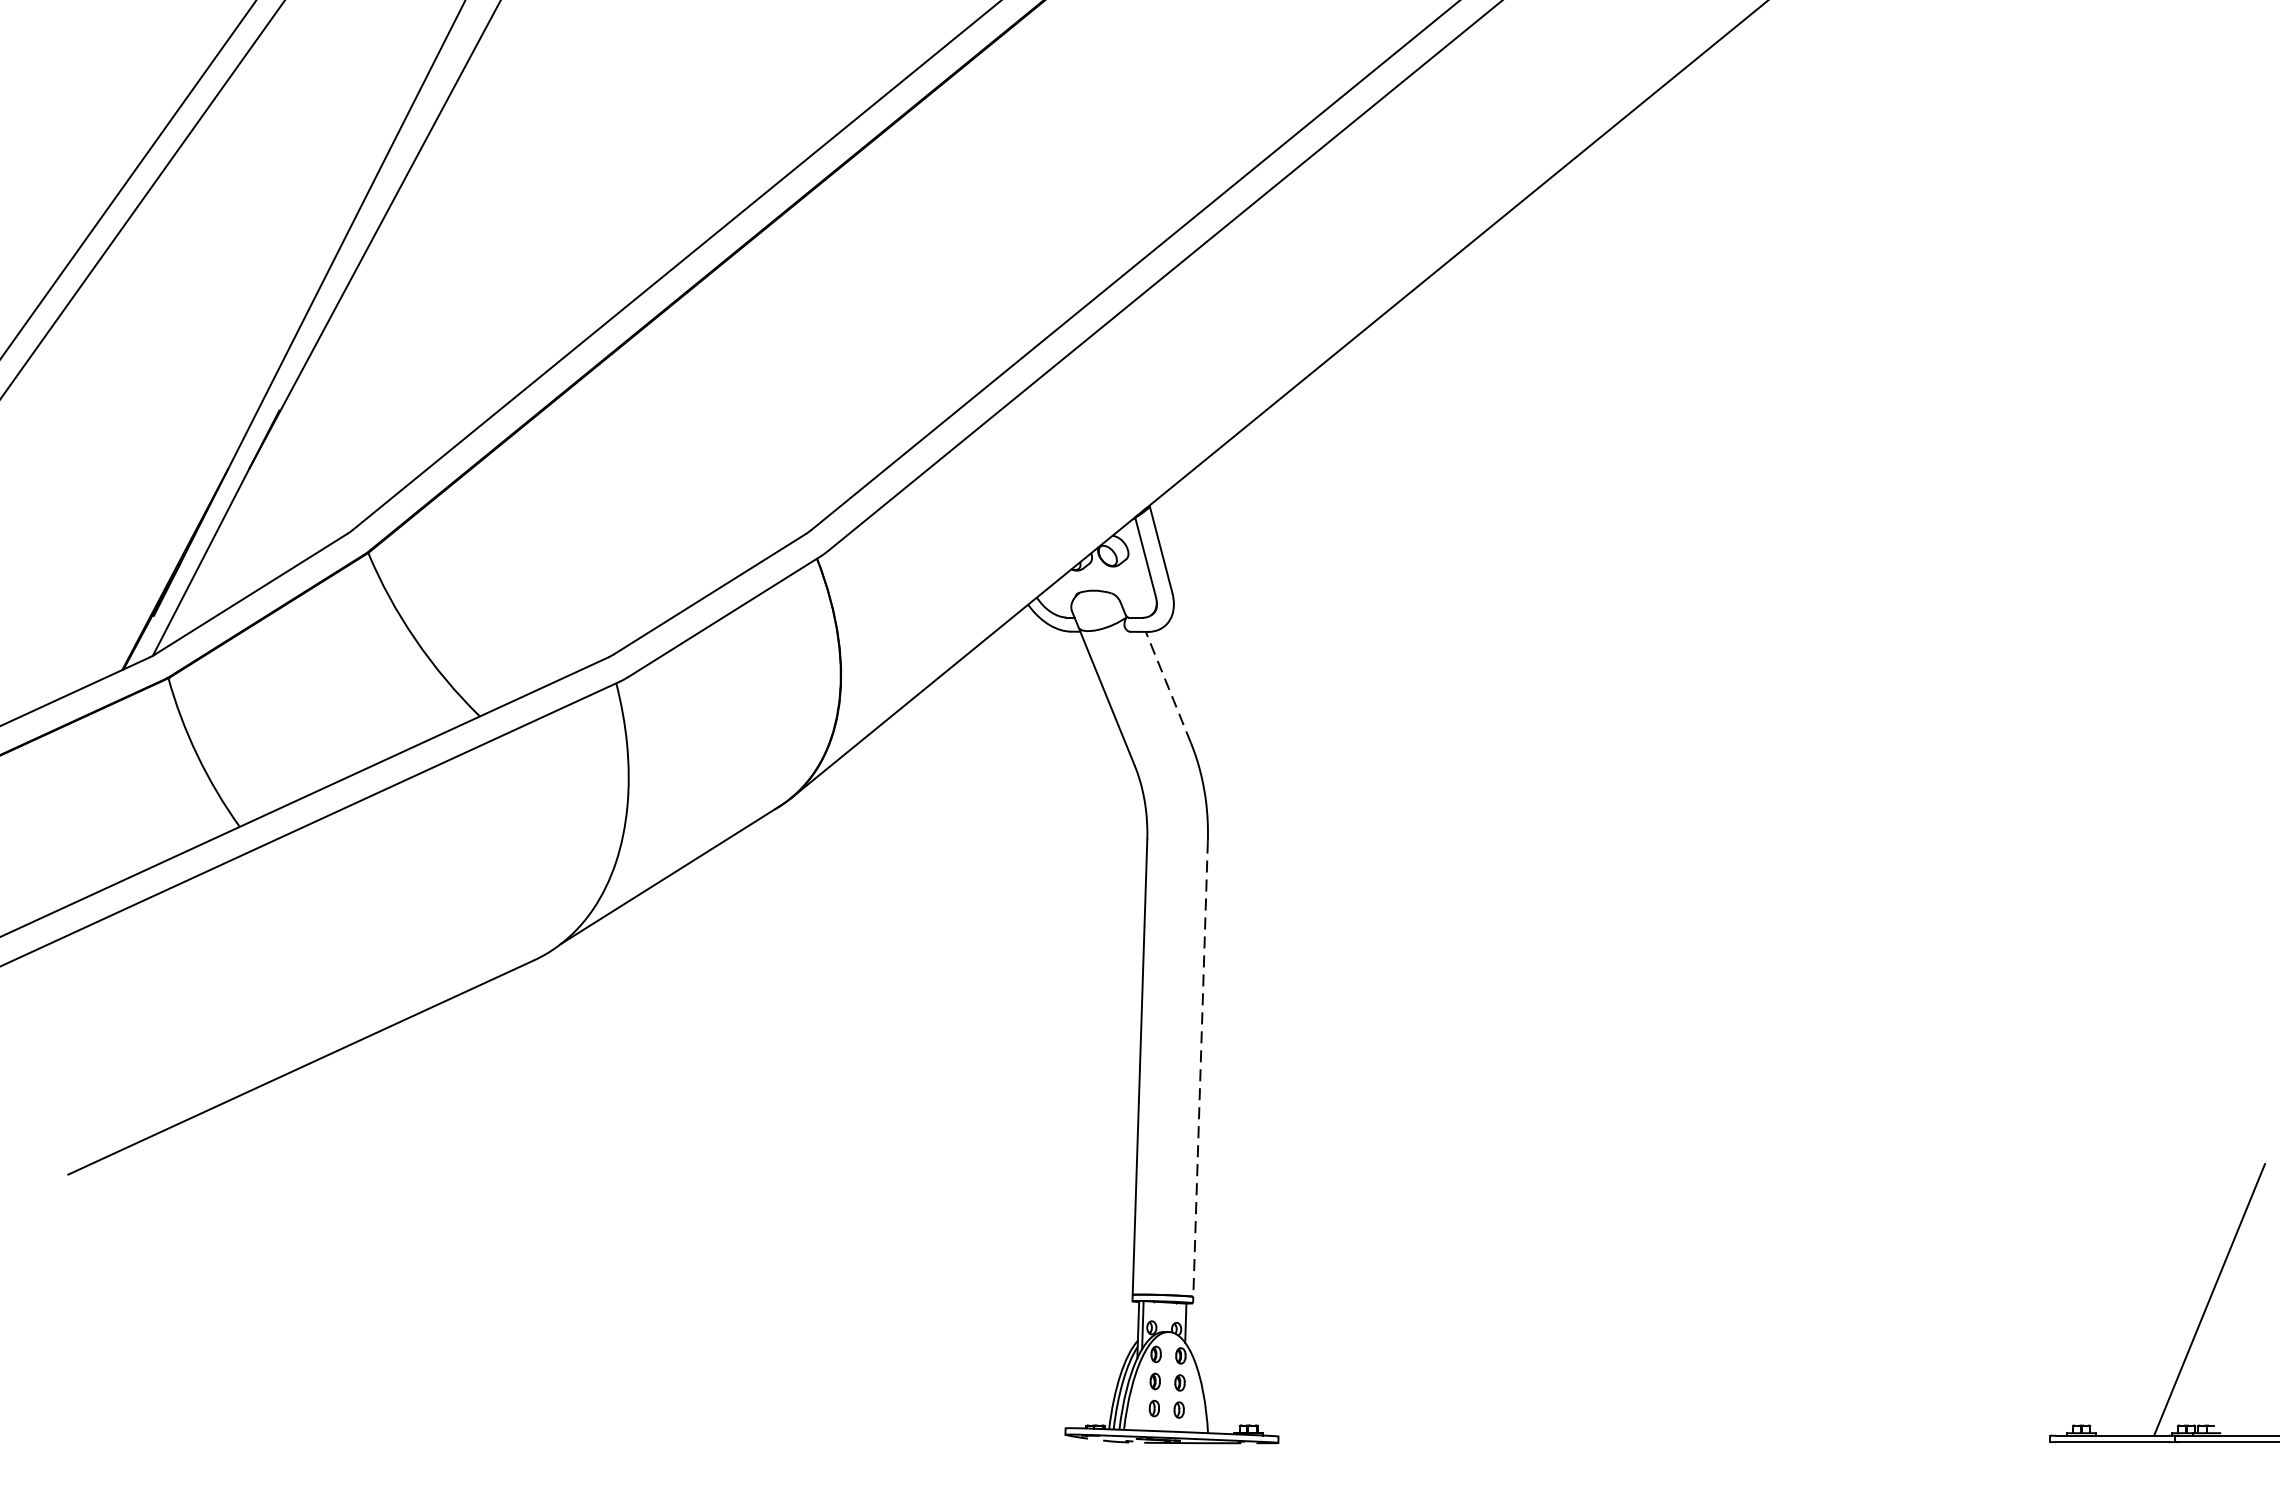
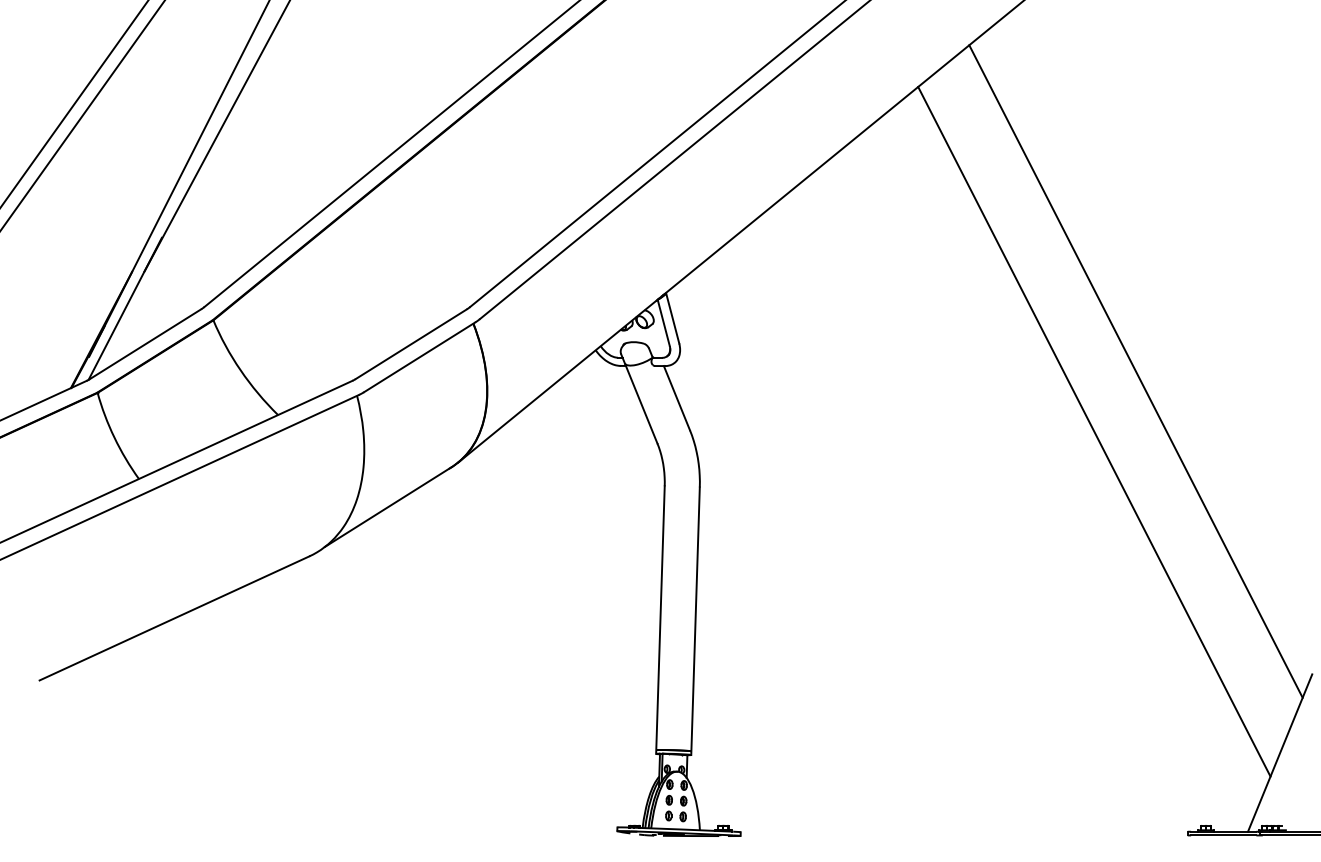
line: (1959, 641) -> (1135, 371), added
line: (1167, 687) -> (676, 398), dashed -> solid
line: (1889, 744) -> (1094, 431), added
line: (1200, 1072) -> (695, 621), dashed -> solid

